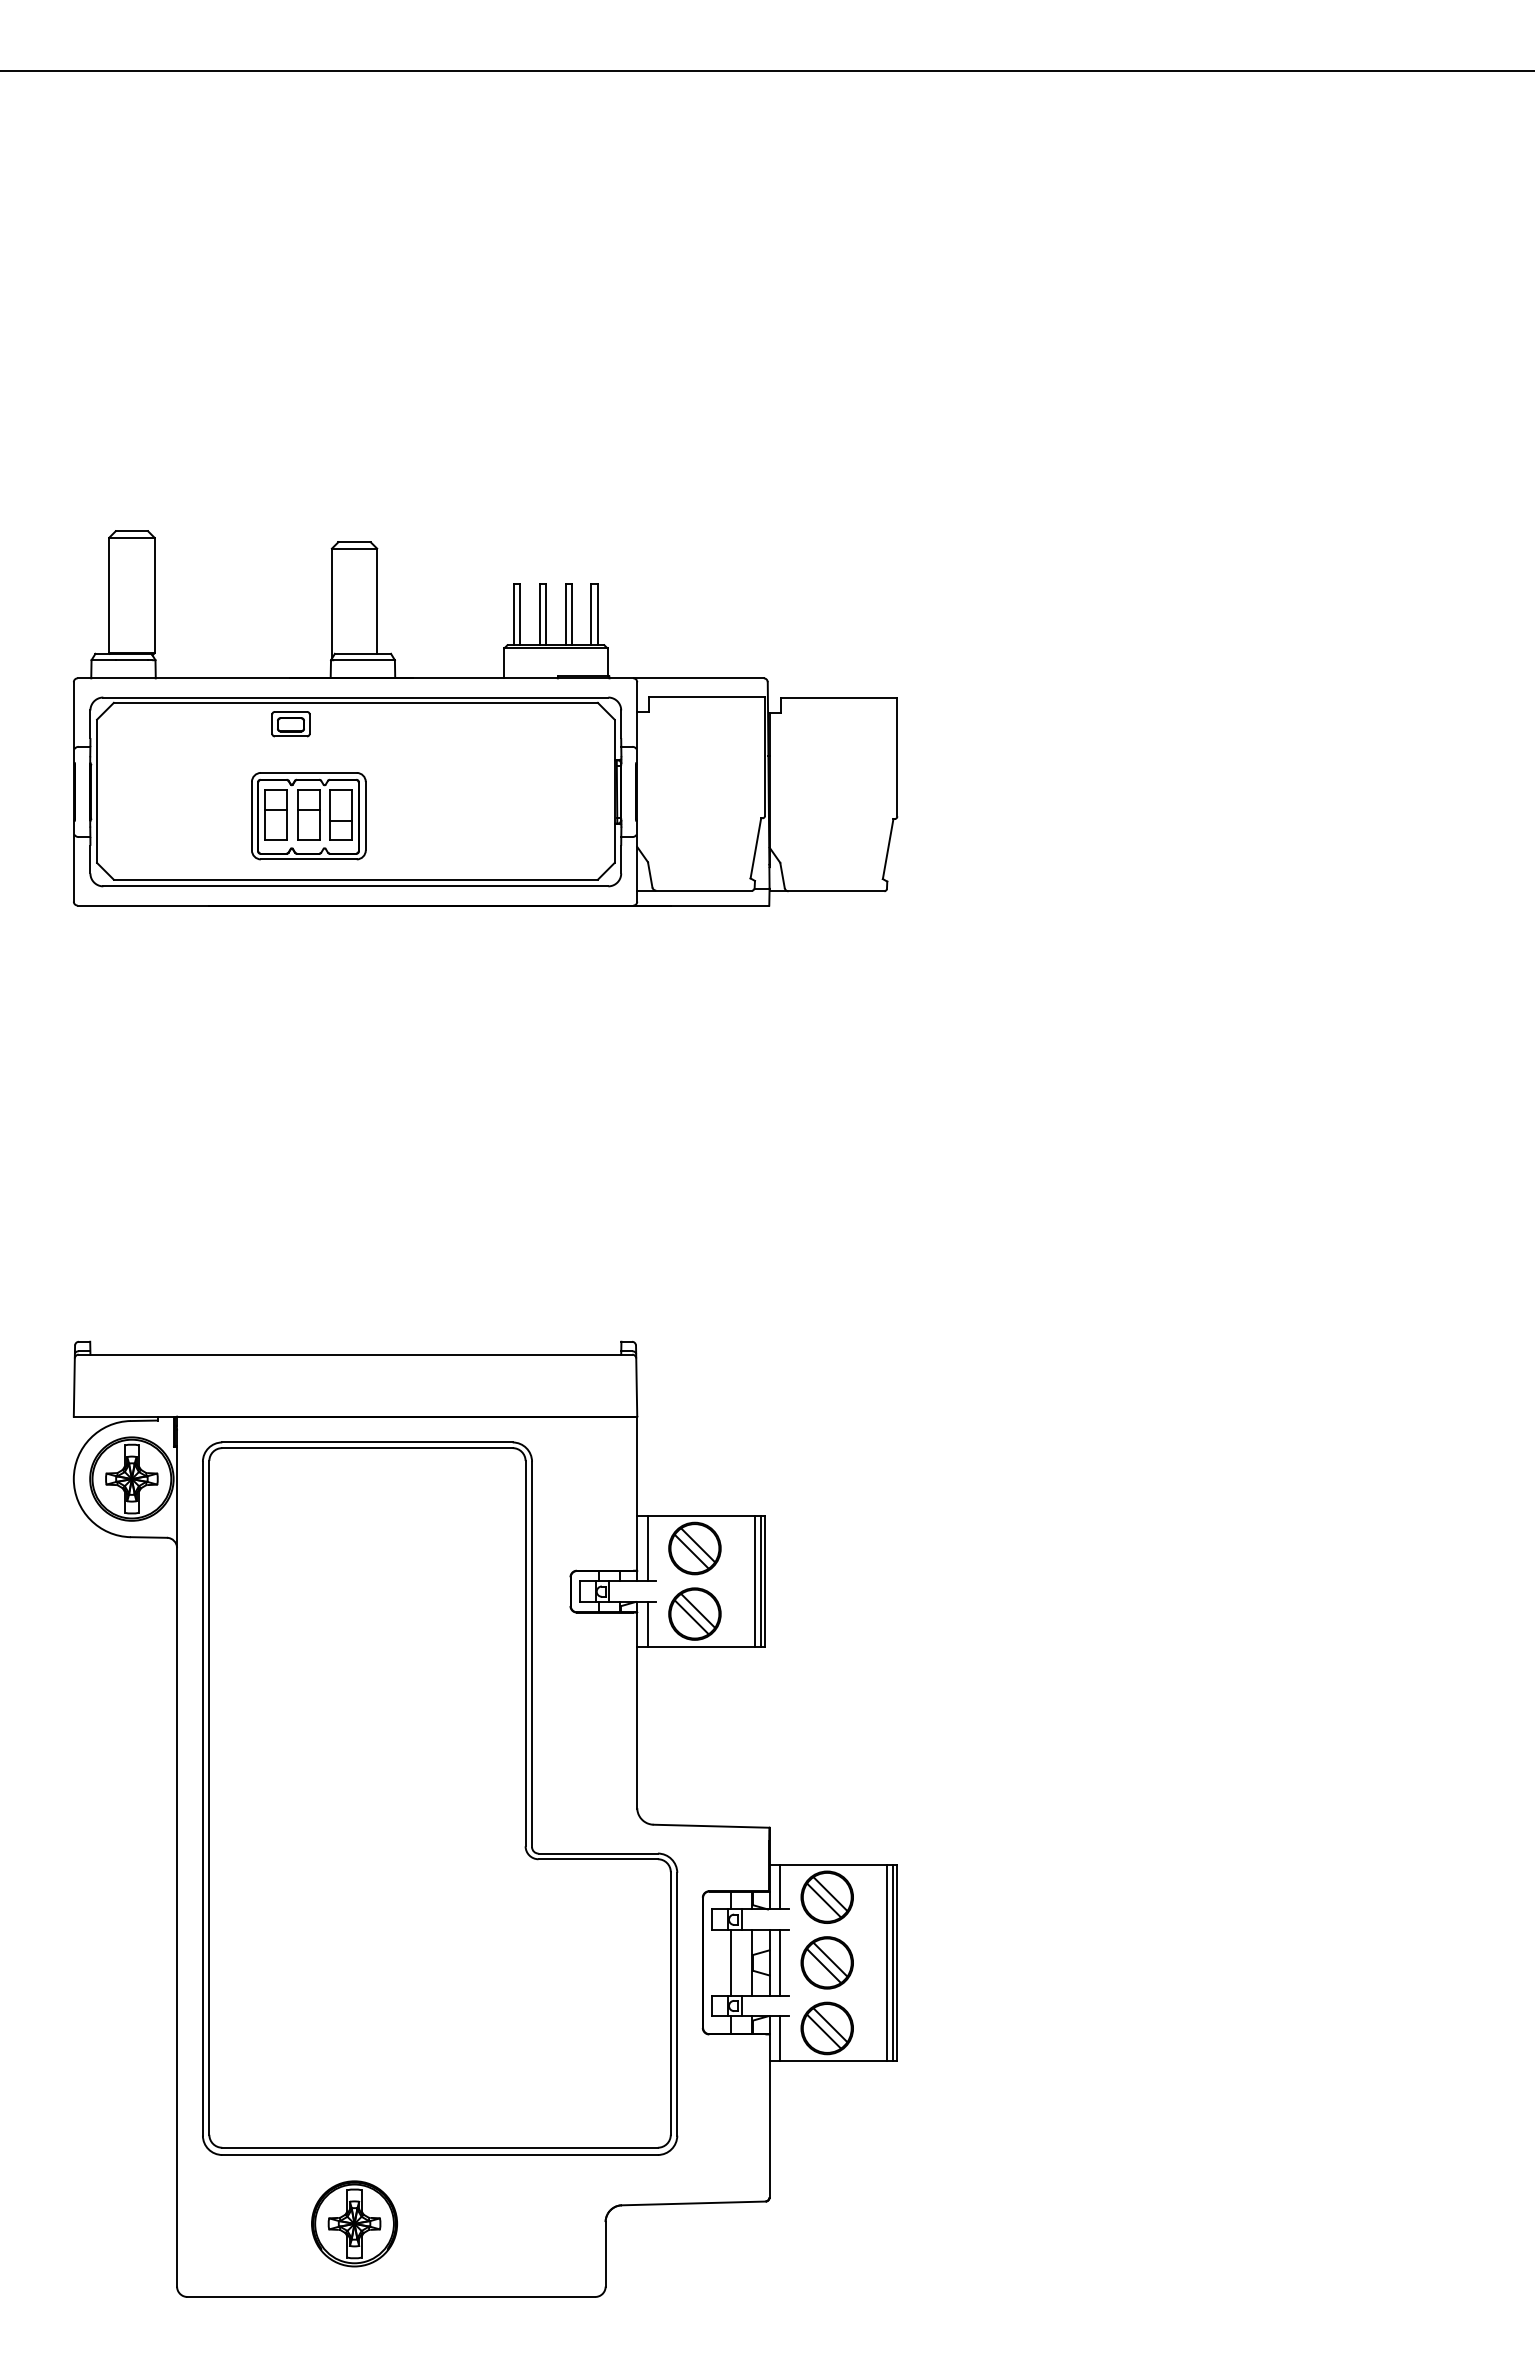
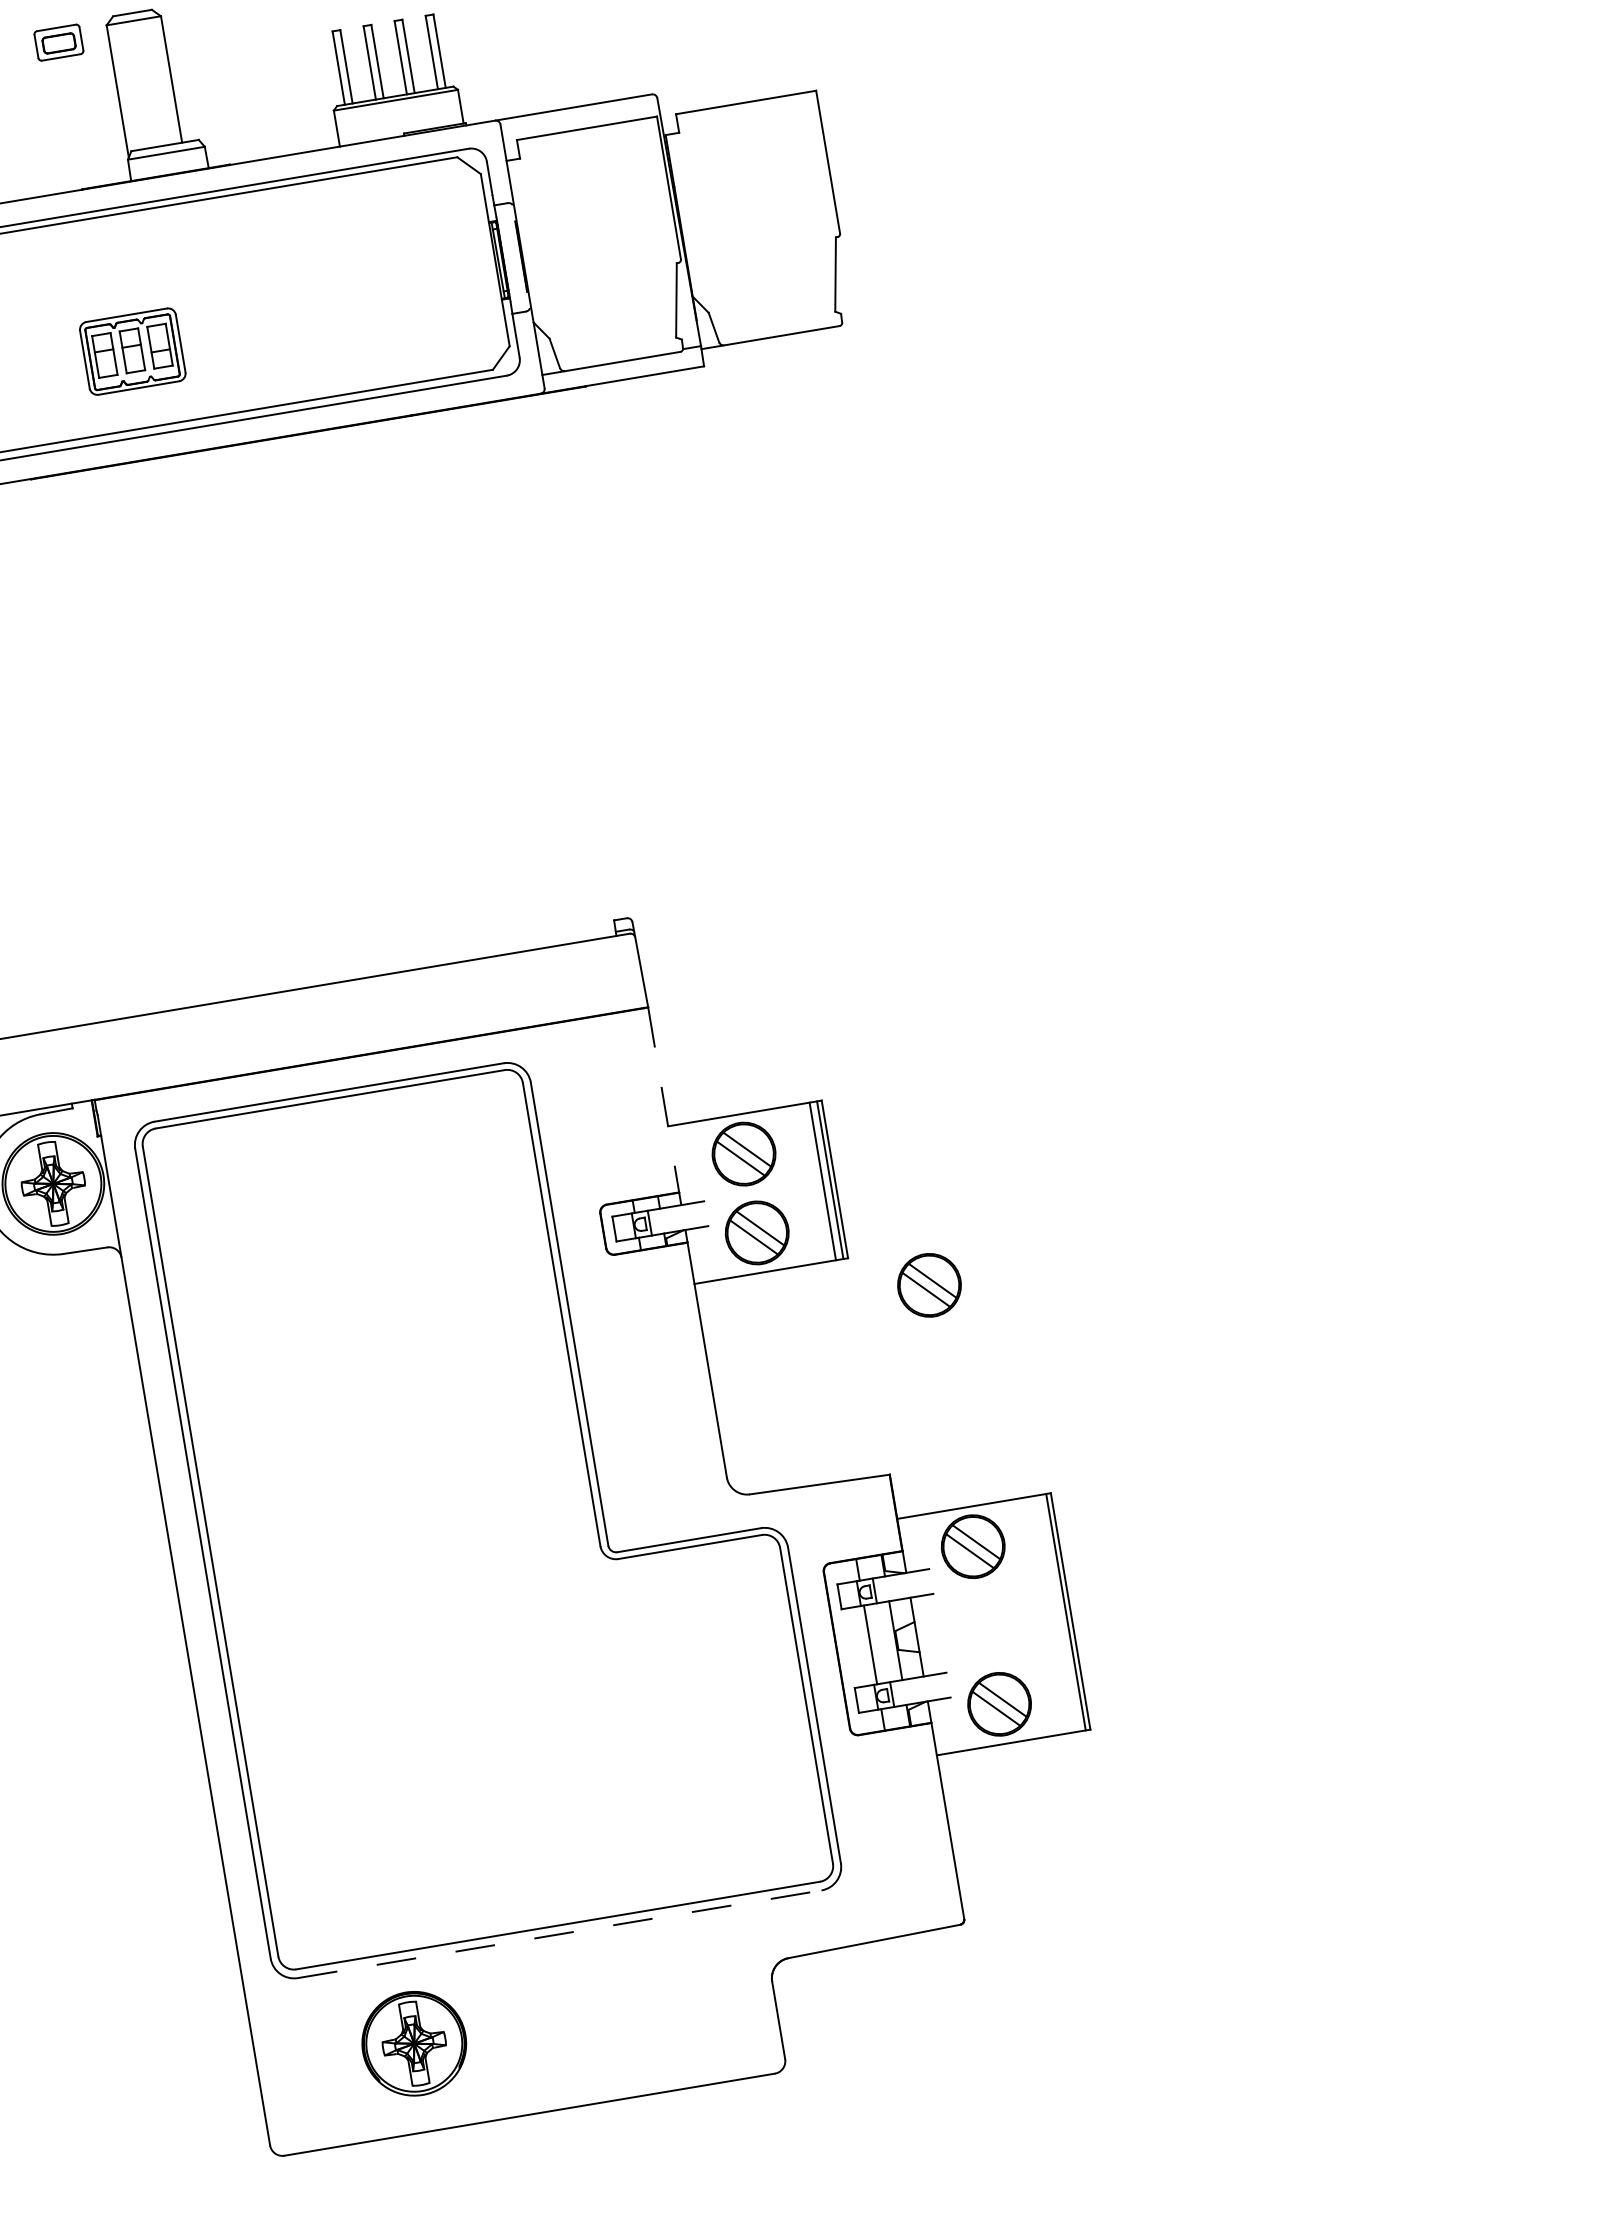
part: (290, 724) -> (58, 43), moved
part: (308, 816) -> (132, 352), size x0.7
line: (637, 1498) -> (664, 1105), solid -> dashed
line: (648, 1548) -> (688, 1163), removed
line: (648, 1623) -> (703, 1253), removed
line: (780, 1886) -> (914, 1543), removed
line: (780, 1962) -> (930, 1634), removed
part: (826, 1962) -> (928, 1285), moved
line: (887, 1962) -> (1058, 1612), removed
line: (780, 2038) -> (945, 1725), removed
line: (440, 2154) -> (560, 1933), solid -> dashed
part: (354, 2223) -> (414, 2043), moved

